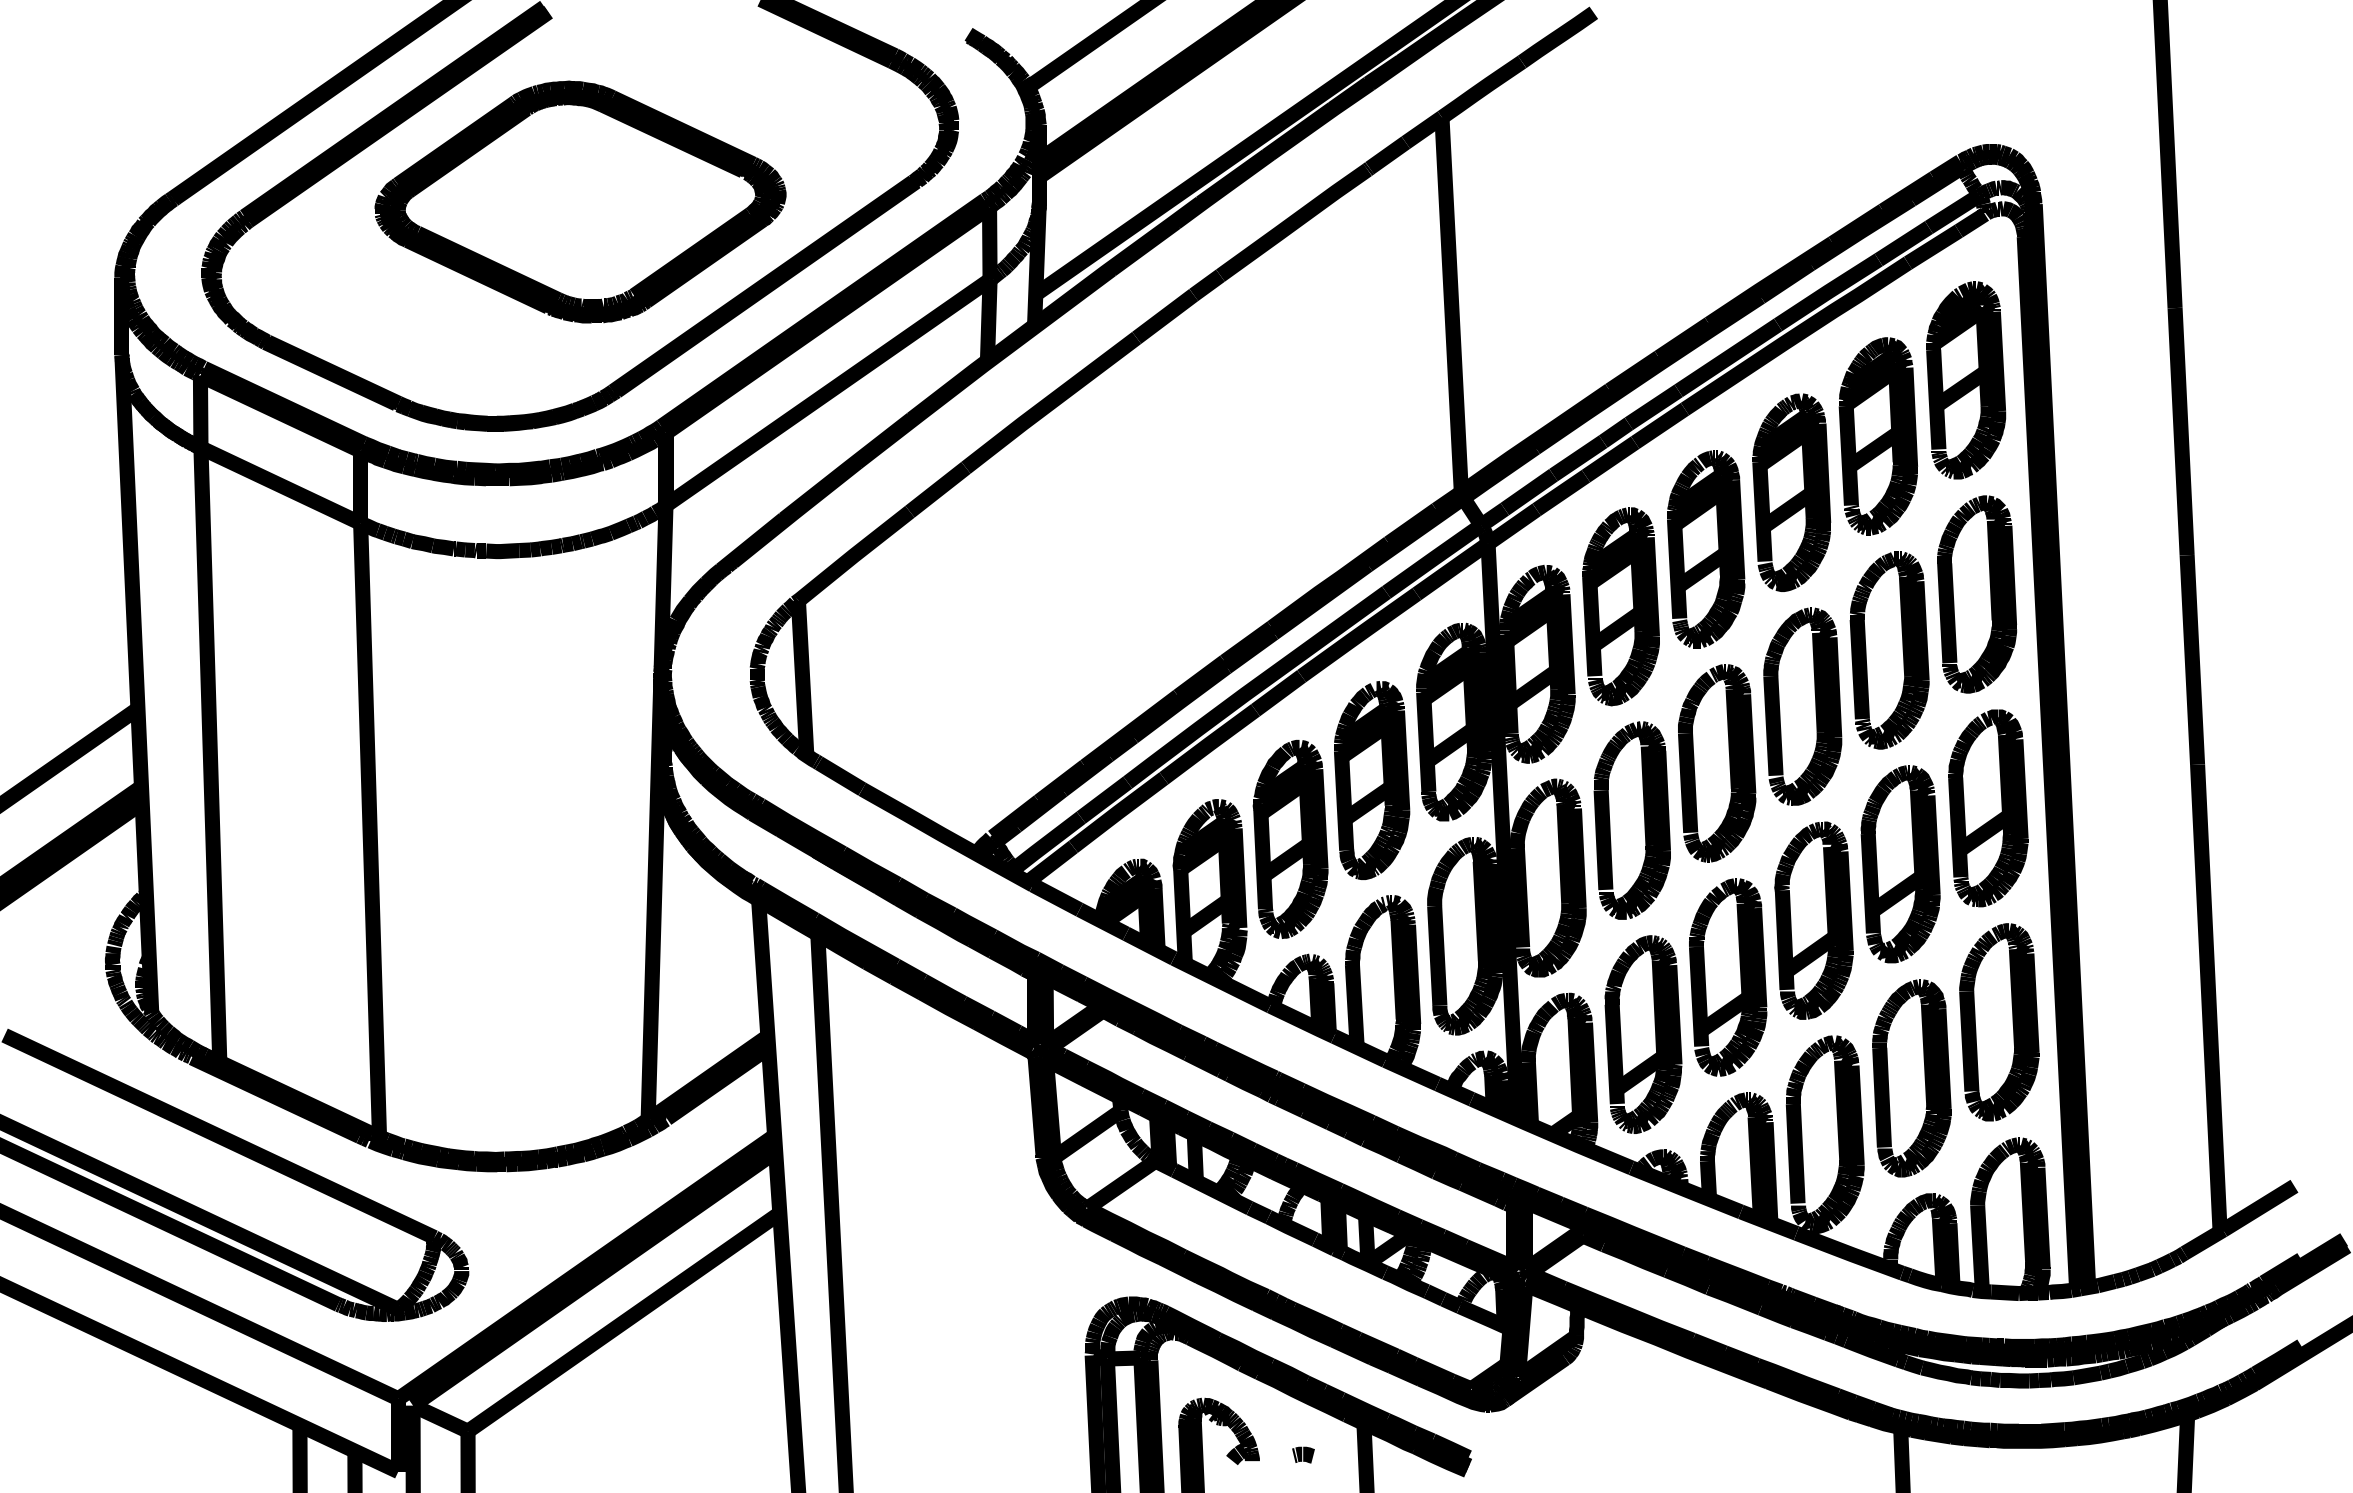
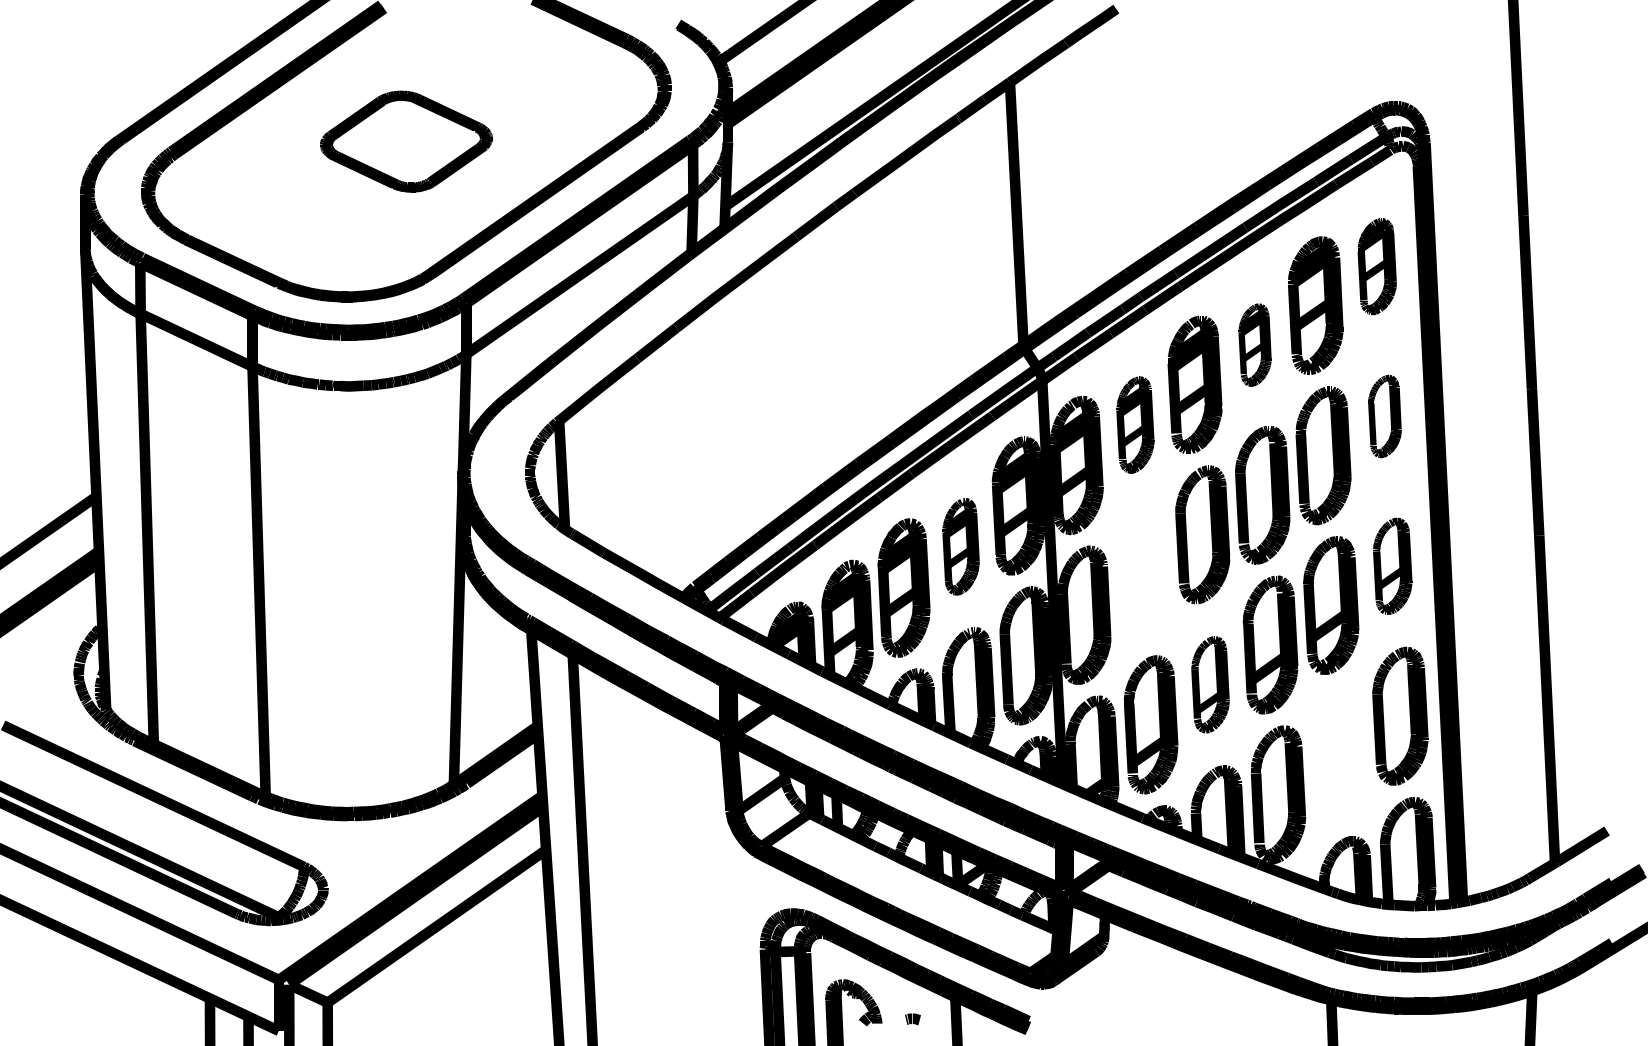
part: (580, 201) -> (406, 141), size x0.6
part: (1966, 380) -> (1377, 266), size x0.7
part: (1791, 492) -> (1254, 345), size x0.6
part: (1977, 594) -> (1385, 416), size x0.6
part: (1620, 606) -> (1135, 424), size x0.7
part: (1372, 780) -> (961, 546), size x0.7
part: (1988, 808) -> (1392, 566), size x0.7
part: (1644, 820) -> (1151, 574), removed
part: (1728, 977) -> (1210, 684), size x0.7
part: (1911, 1078) -> (1338, 755), removed

